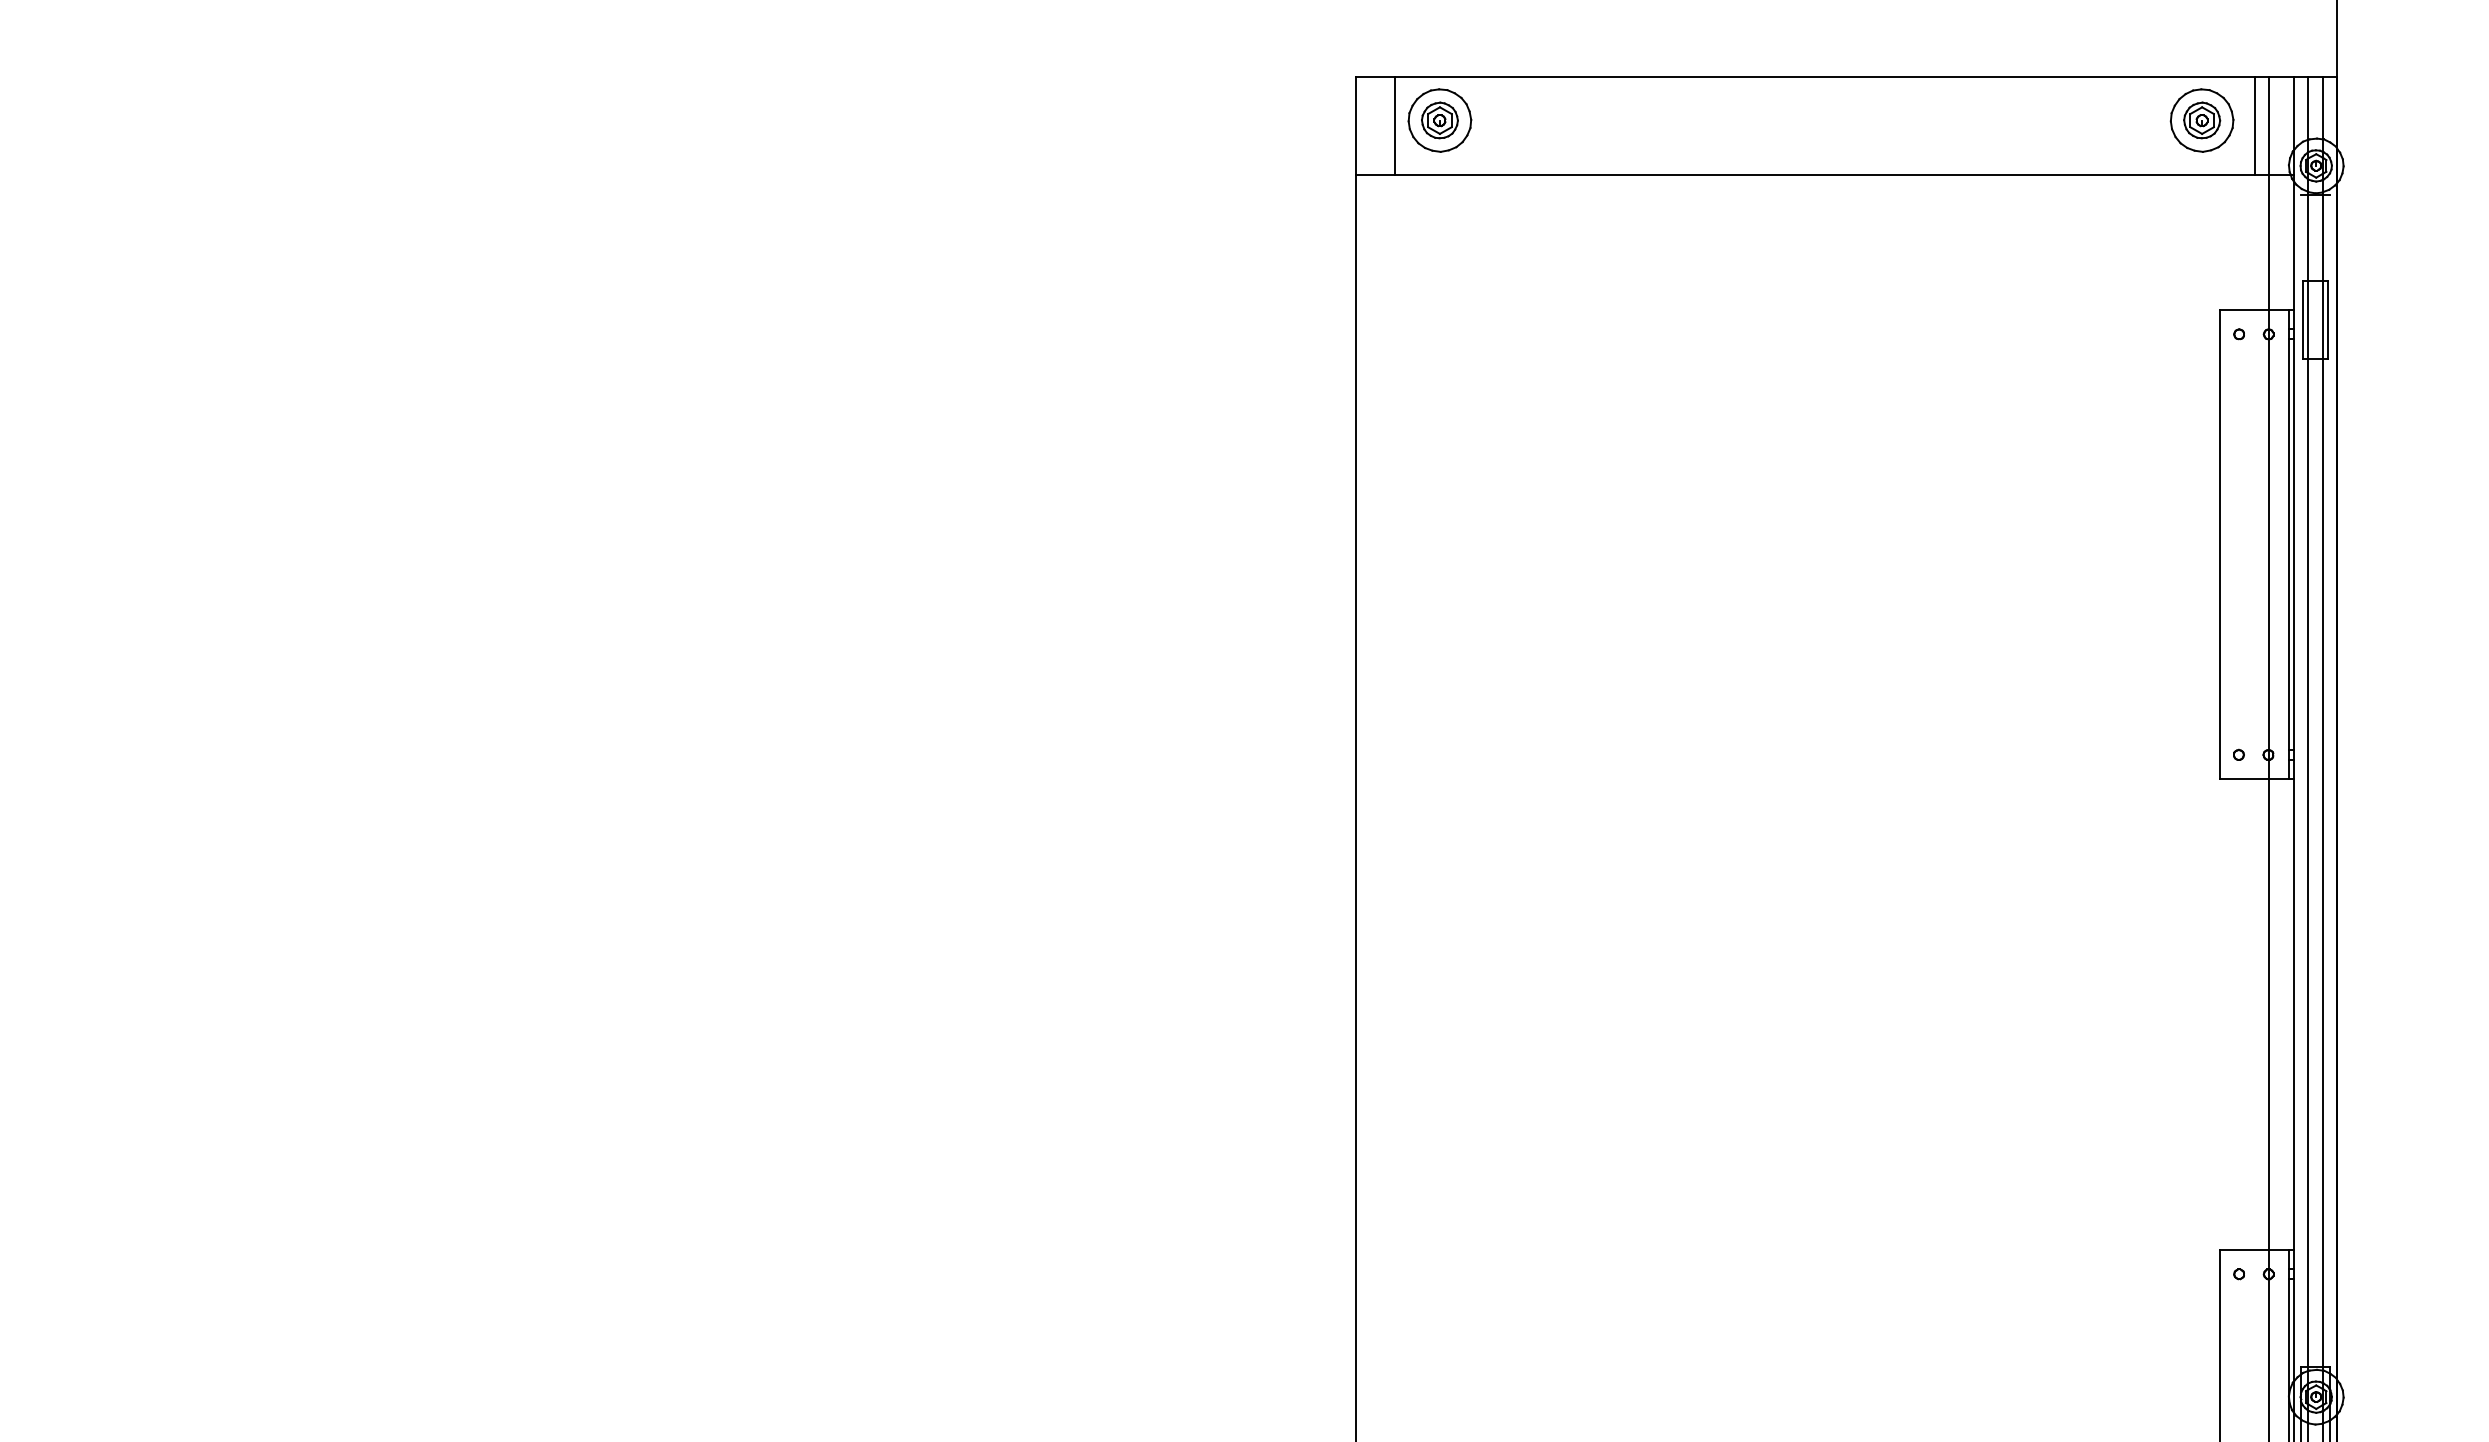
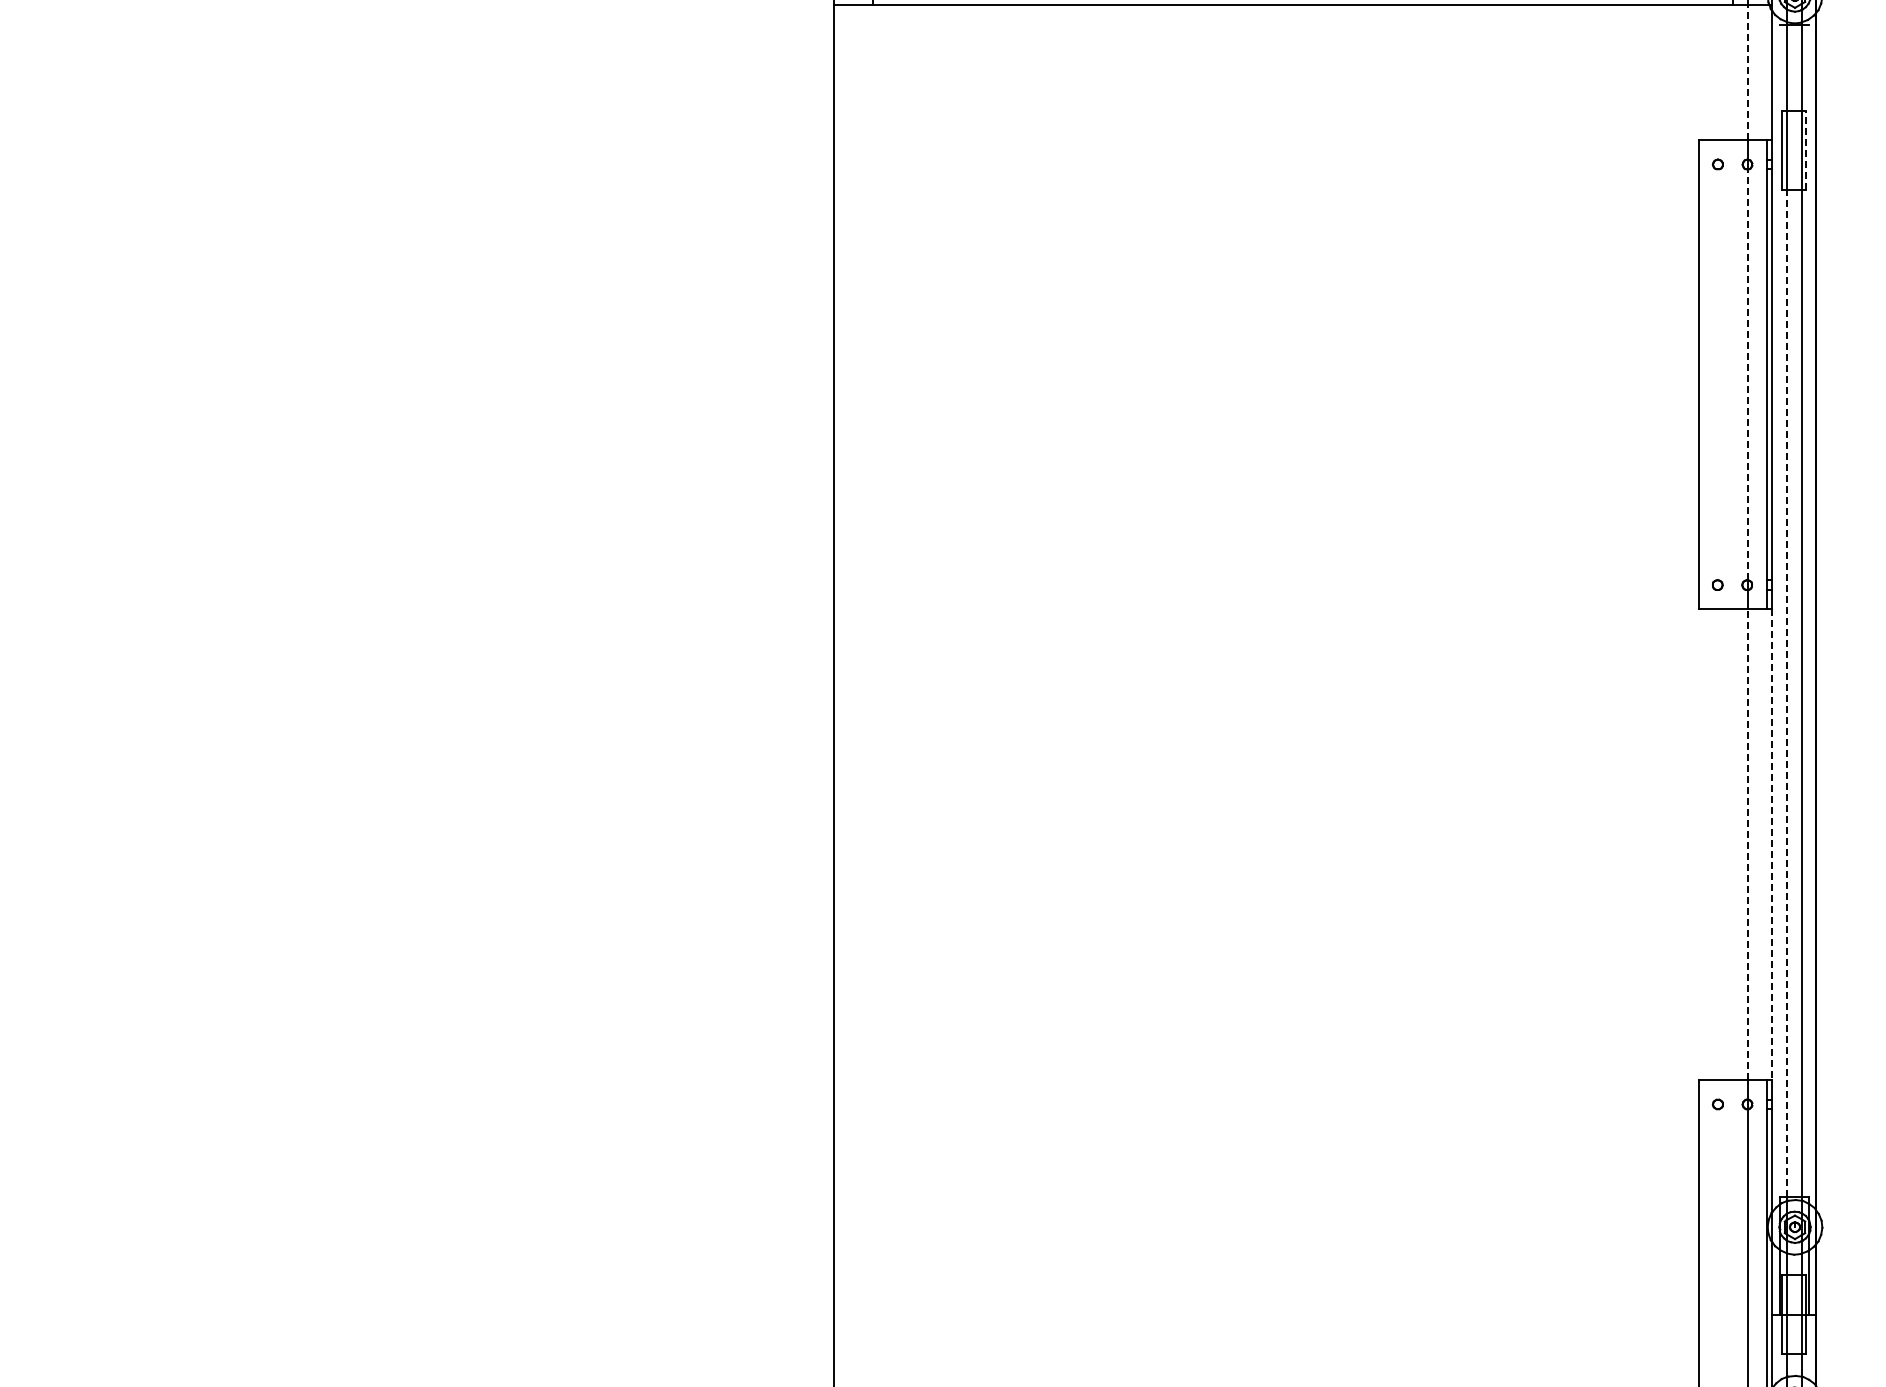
line: (2268, 242) -> (1747, 72), solid -> dashed
line: (2327, 319) -> (1806, 149), solid -> dashed
line: (2268, 544) -> (1747, 374), solid -> dashed
line: (2308, 863) -> (1787, 693), solid -> dashed
line: (2268, 1014) -> (1747, 844), solid -> dashed
line: (2293, 1015) -> (1772, 845), solid -> dashed

